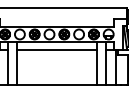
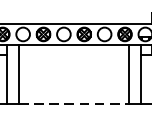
line: (56, 49) -> (73, 55), removed
line: (56, 84) -> (73, 103), solid -> dashed

